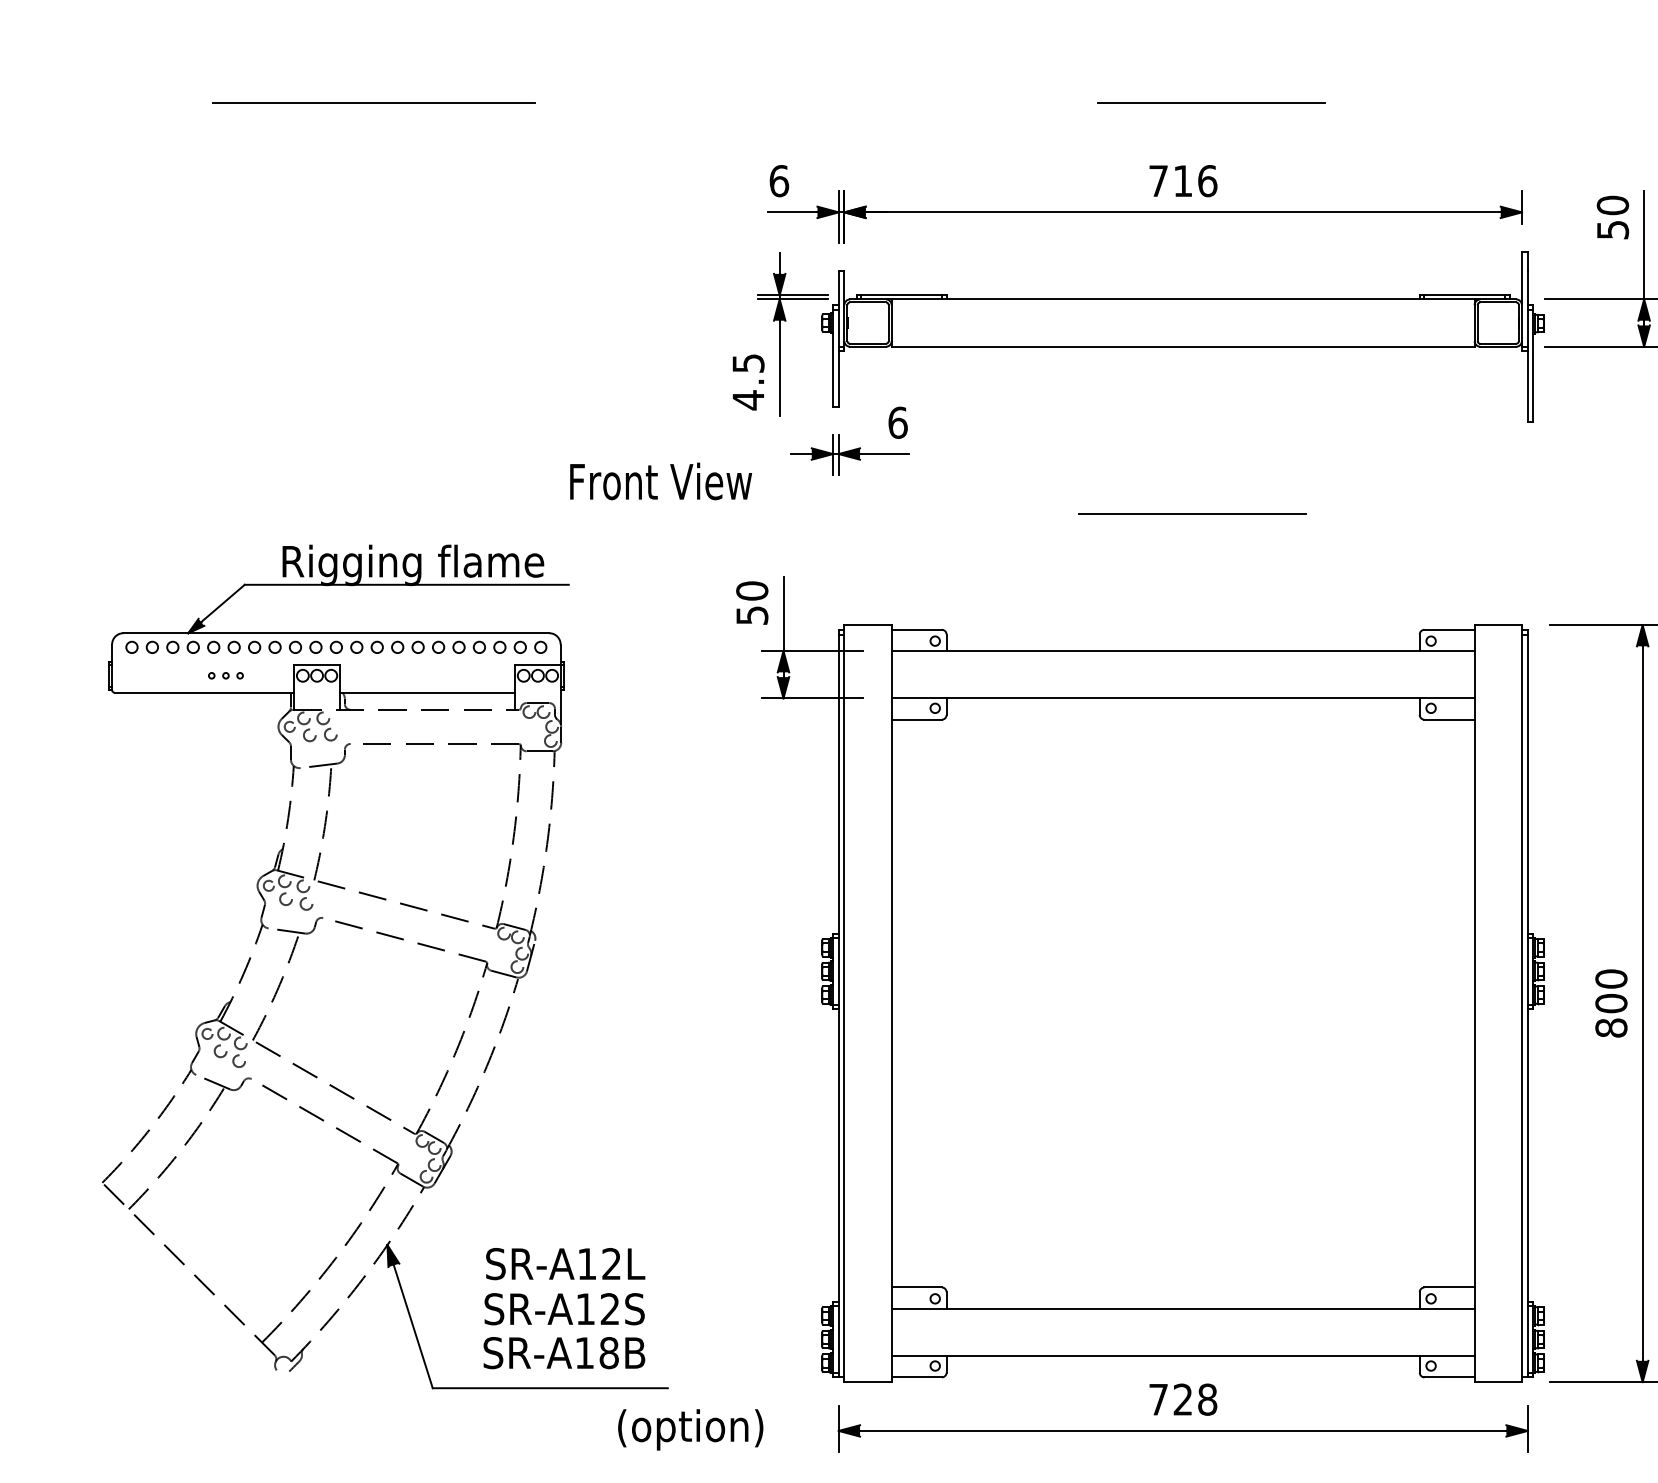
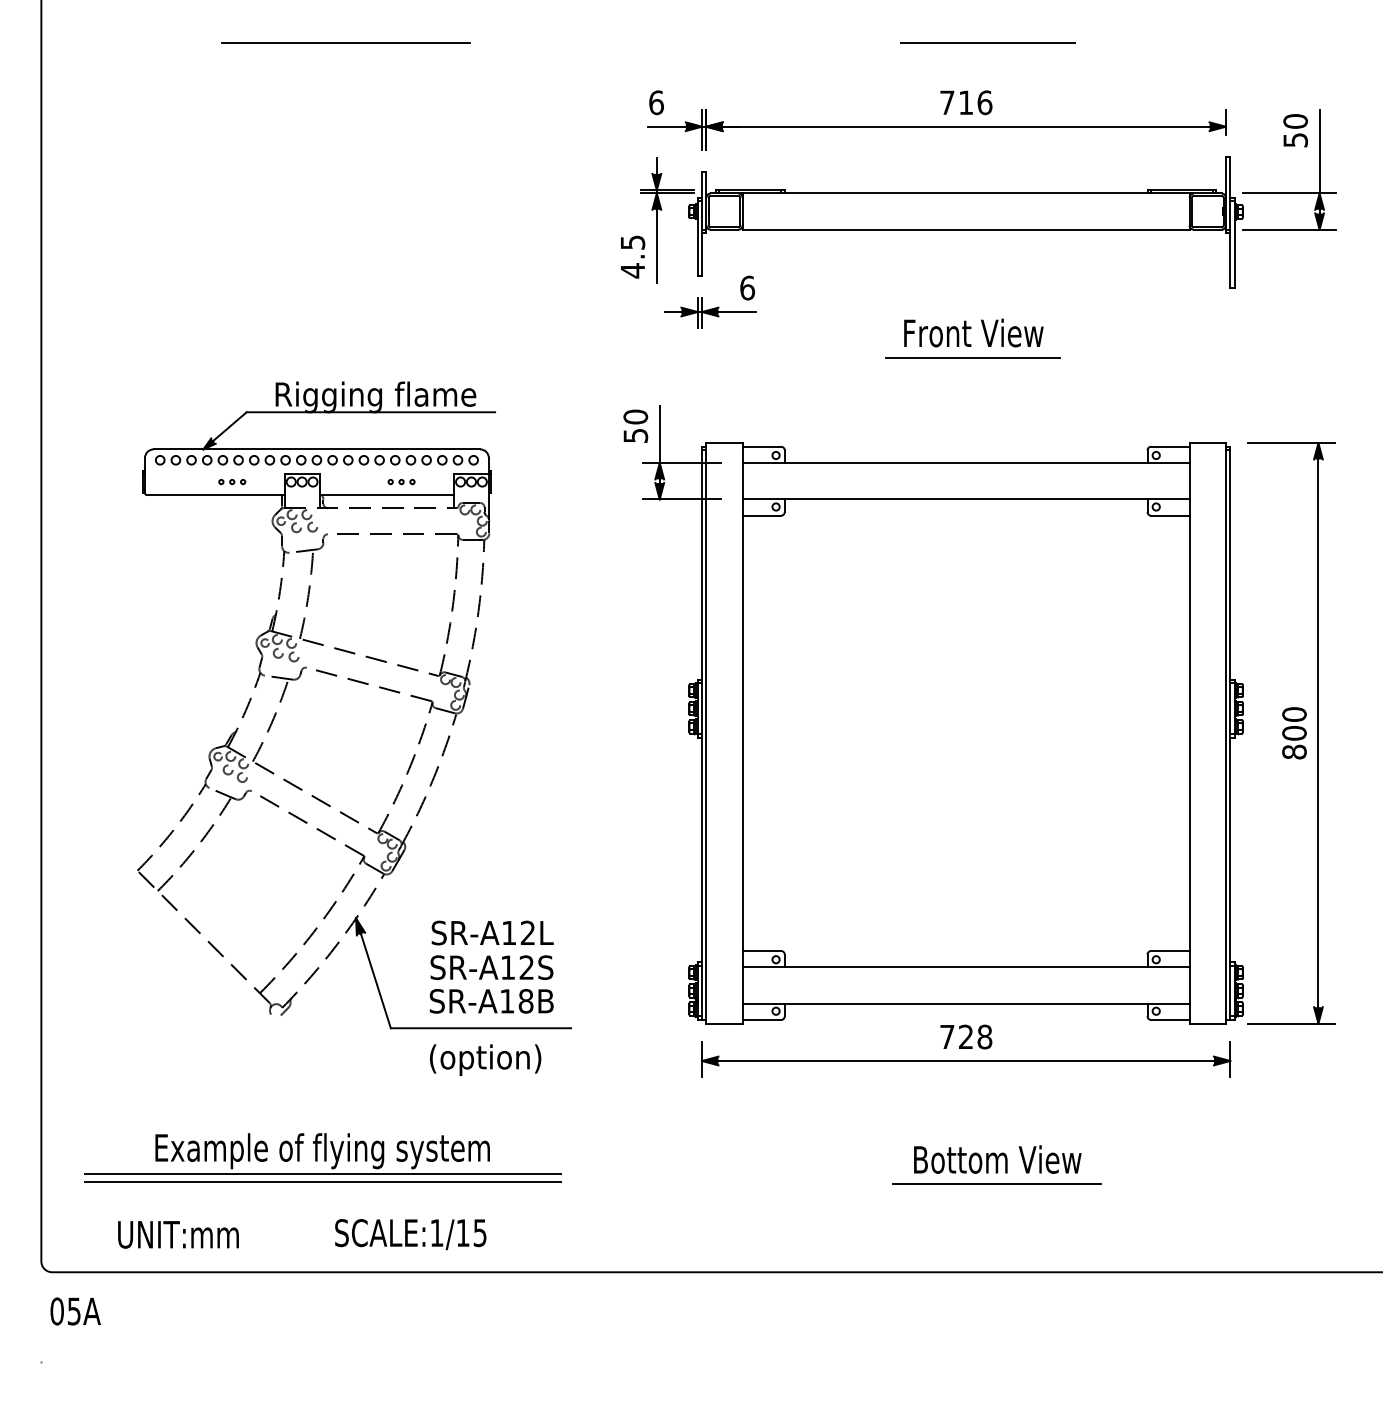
text: (660, 480) -> (973, 332), moved
part: (446, 676) -> (401, 482), added
text: (690, 1428) -> (485, 1059), moved

